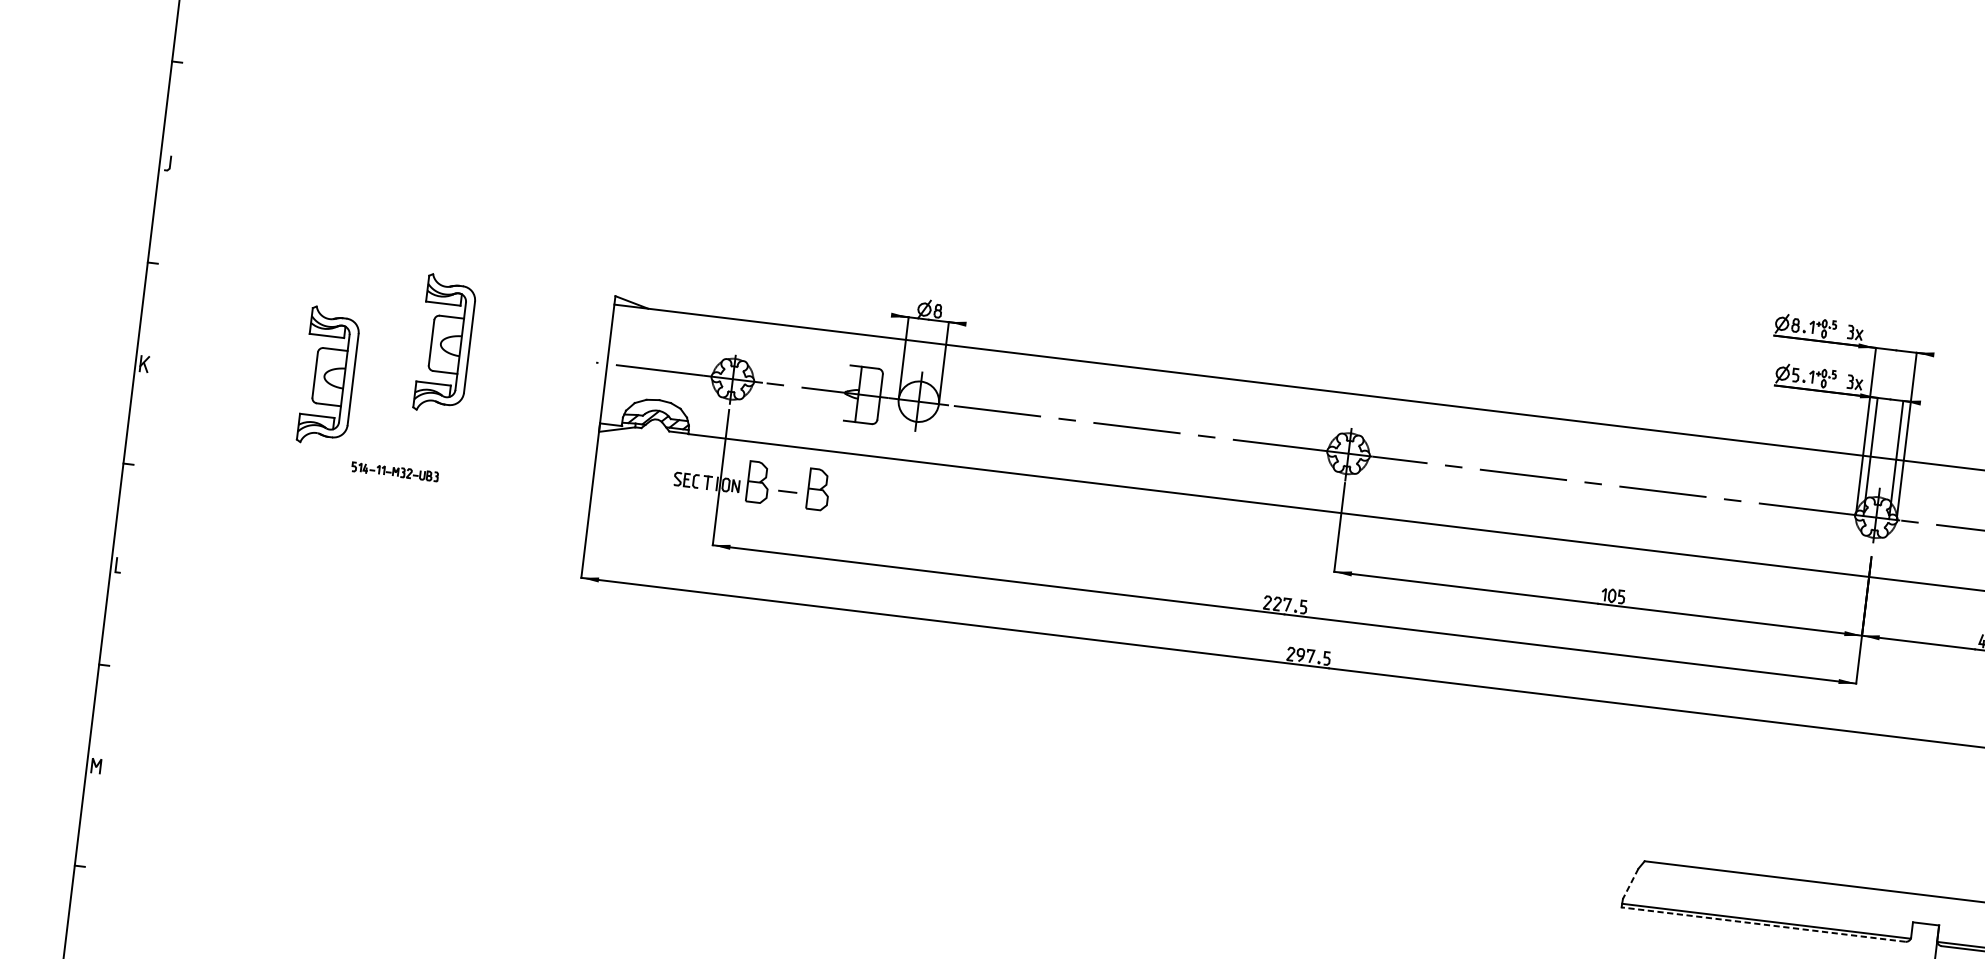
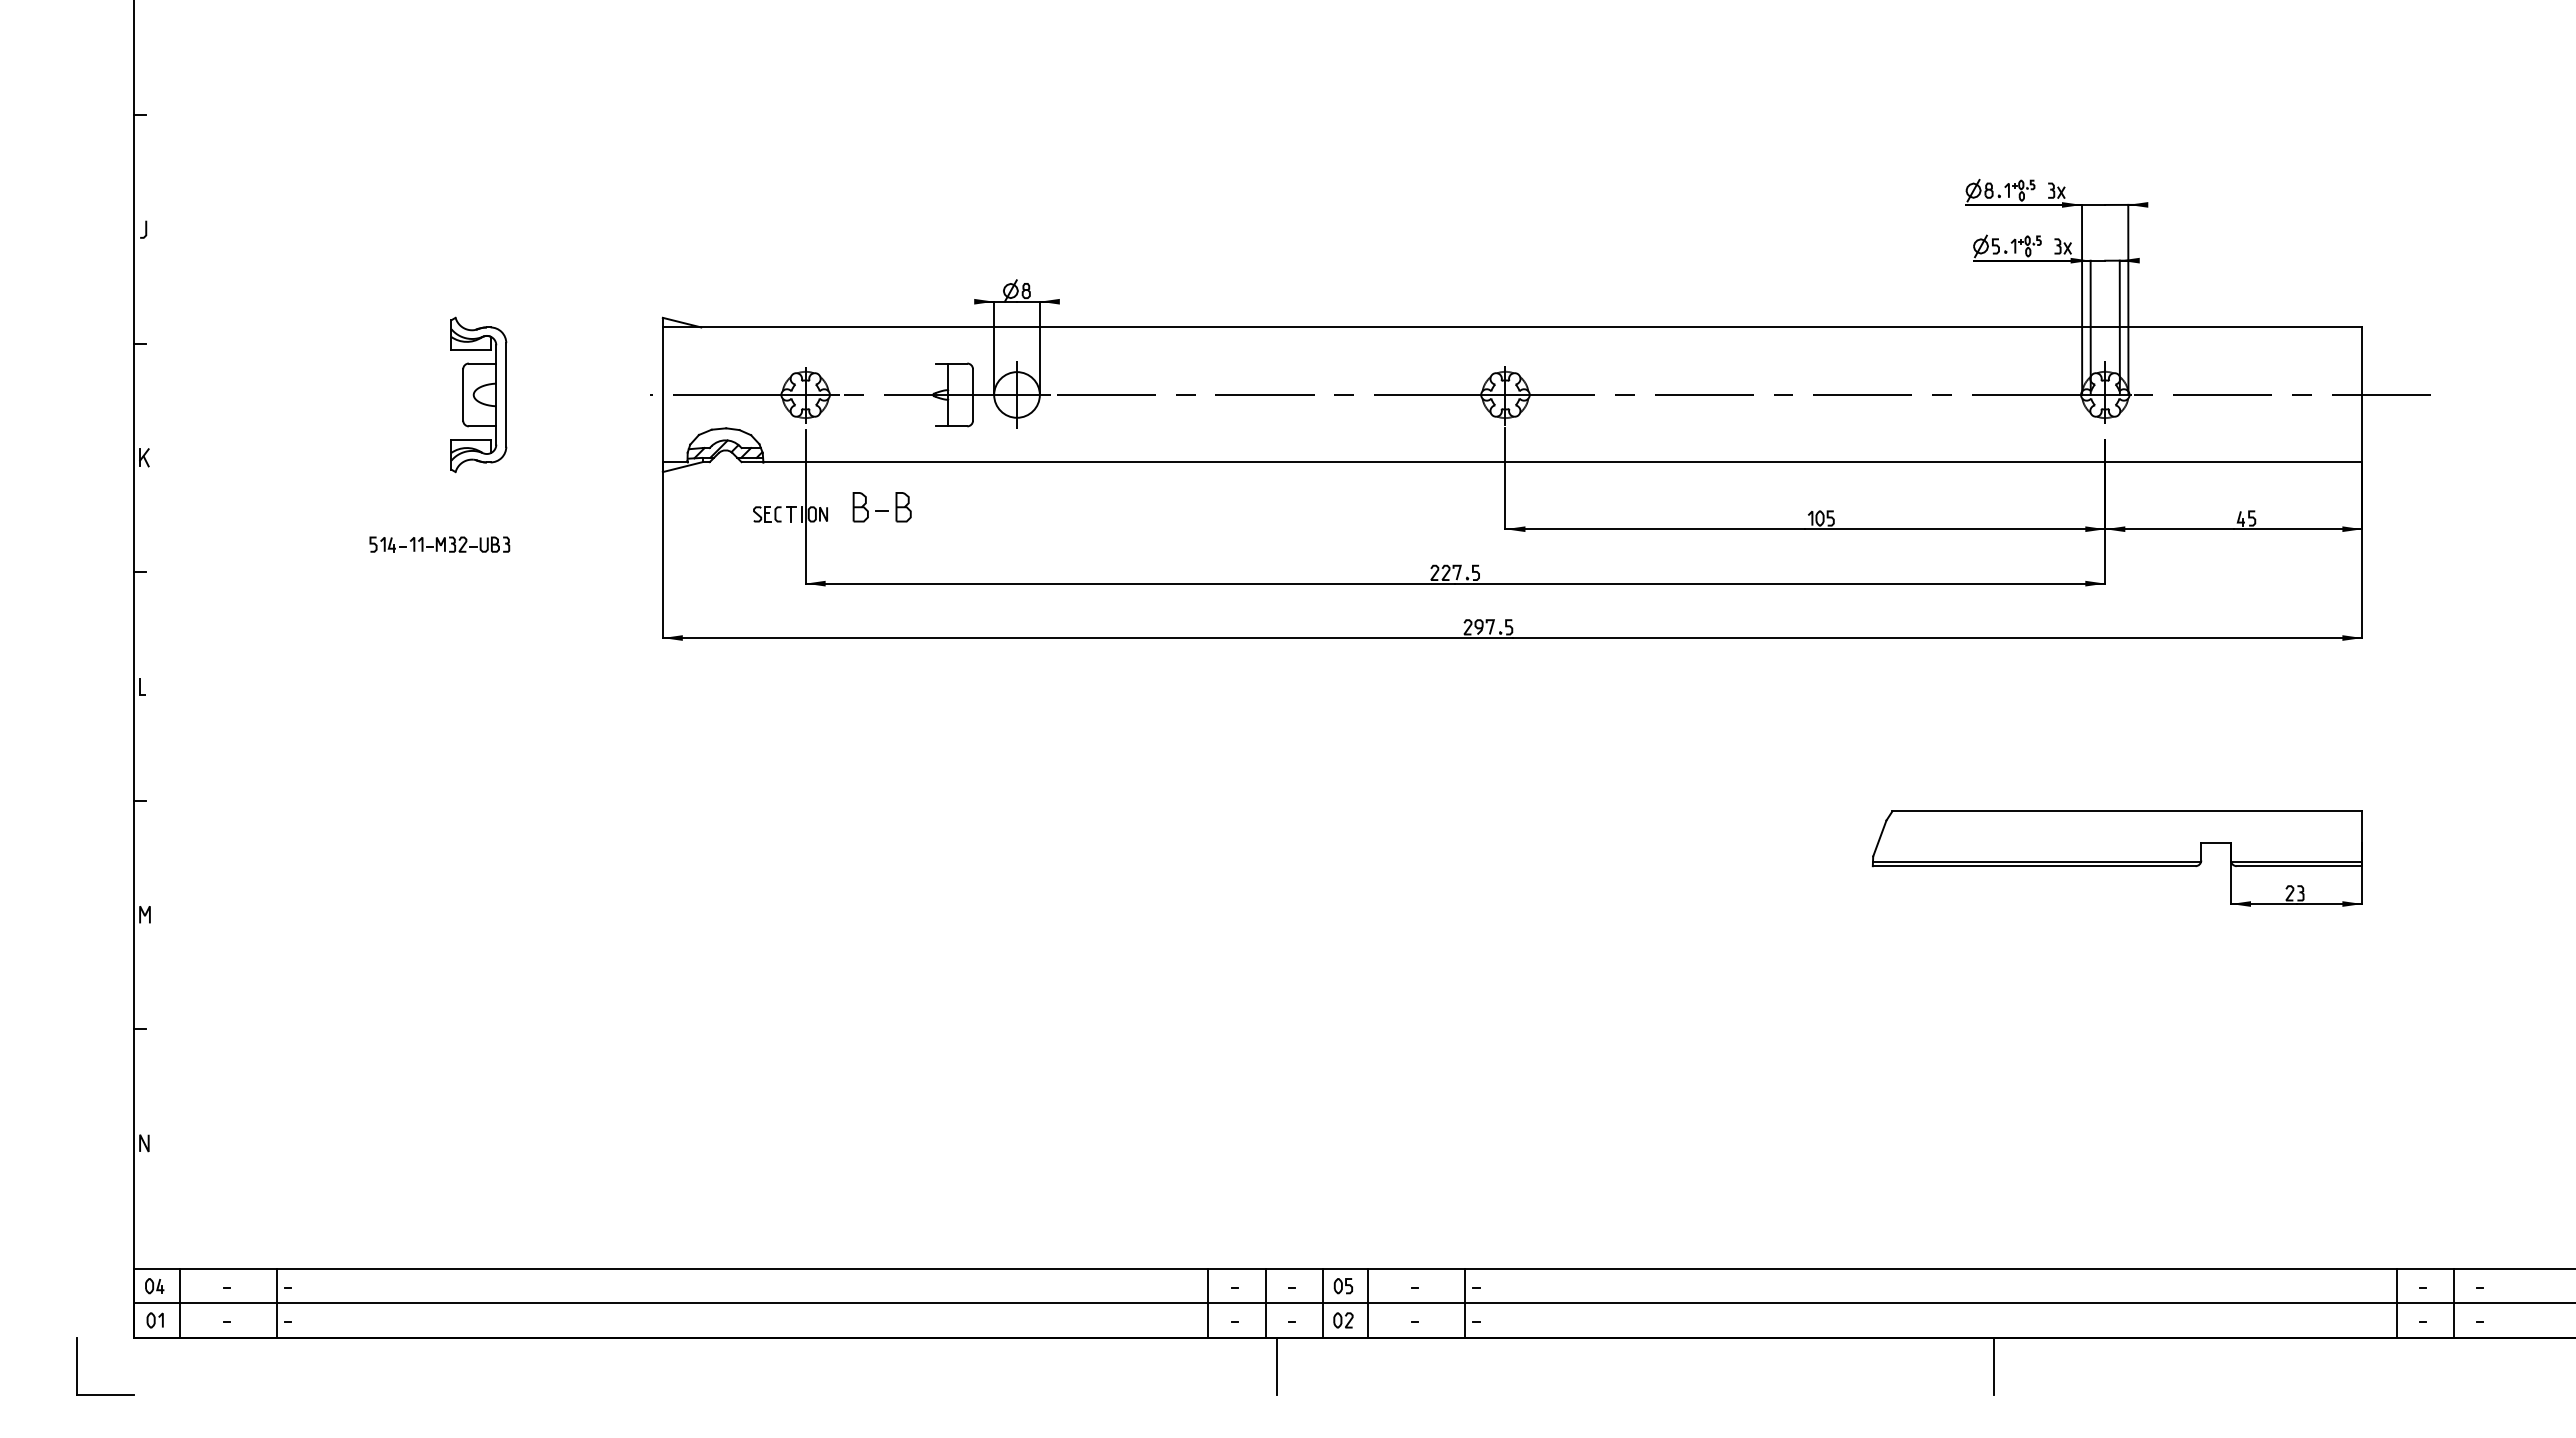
part: (328, 376) -> (352, 446), removed
part: (394, 471) -> (439, 544), size x1.43
part: (787, 486) -> (881, 507), size x0.62
line: (1630, 884) -> (1879, 839), dashed -> solid
line: (1762, 924) -> (2033, 866), dashed -> solid

